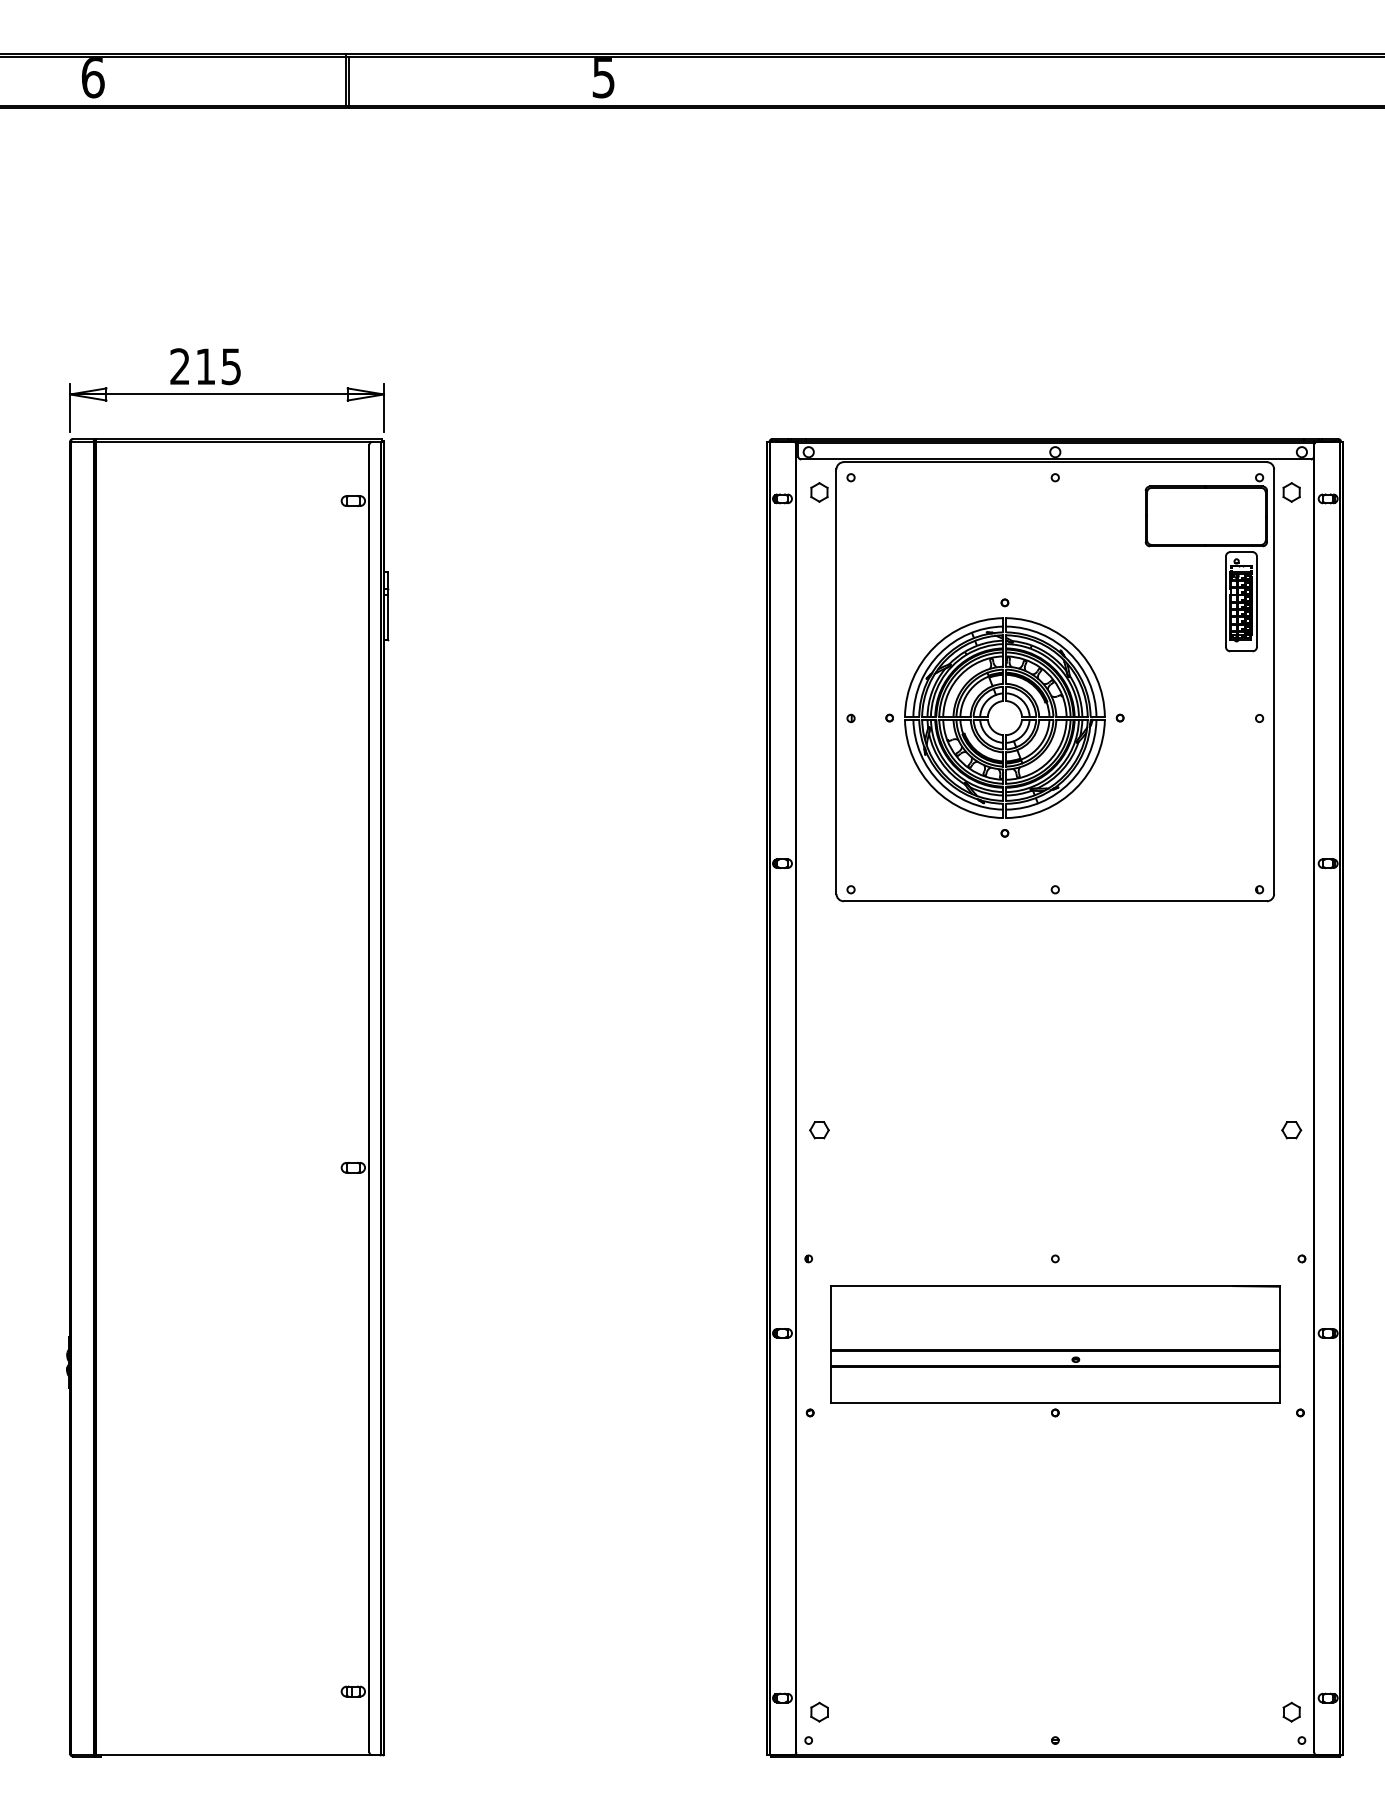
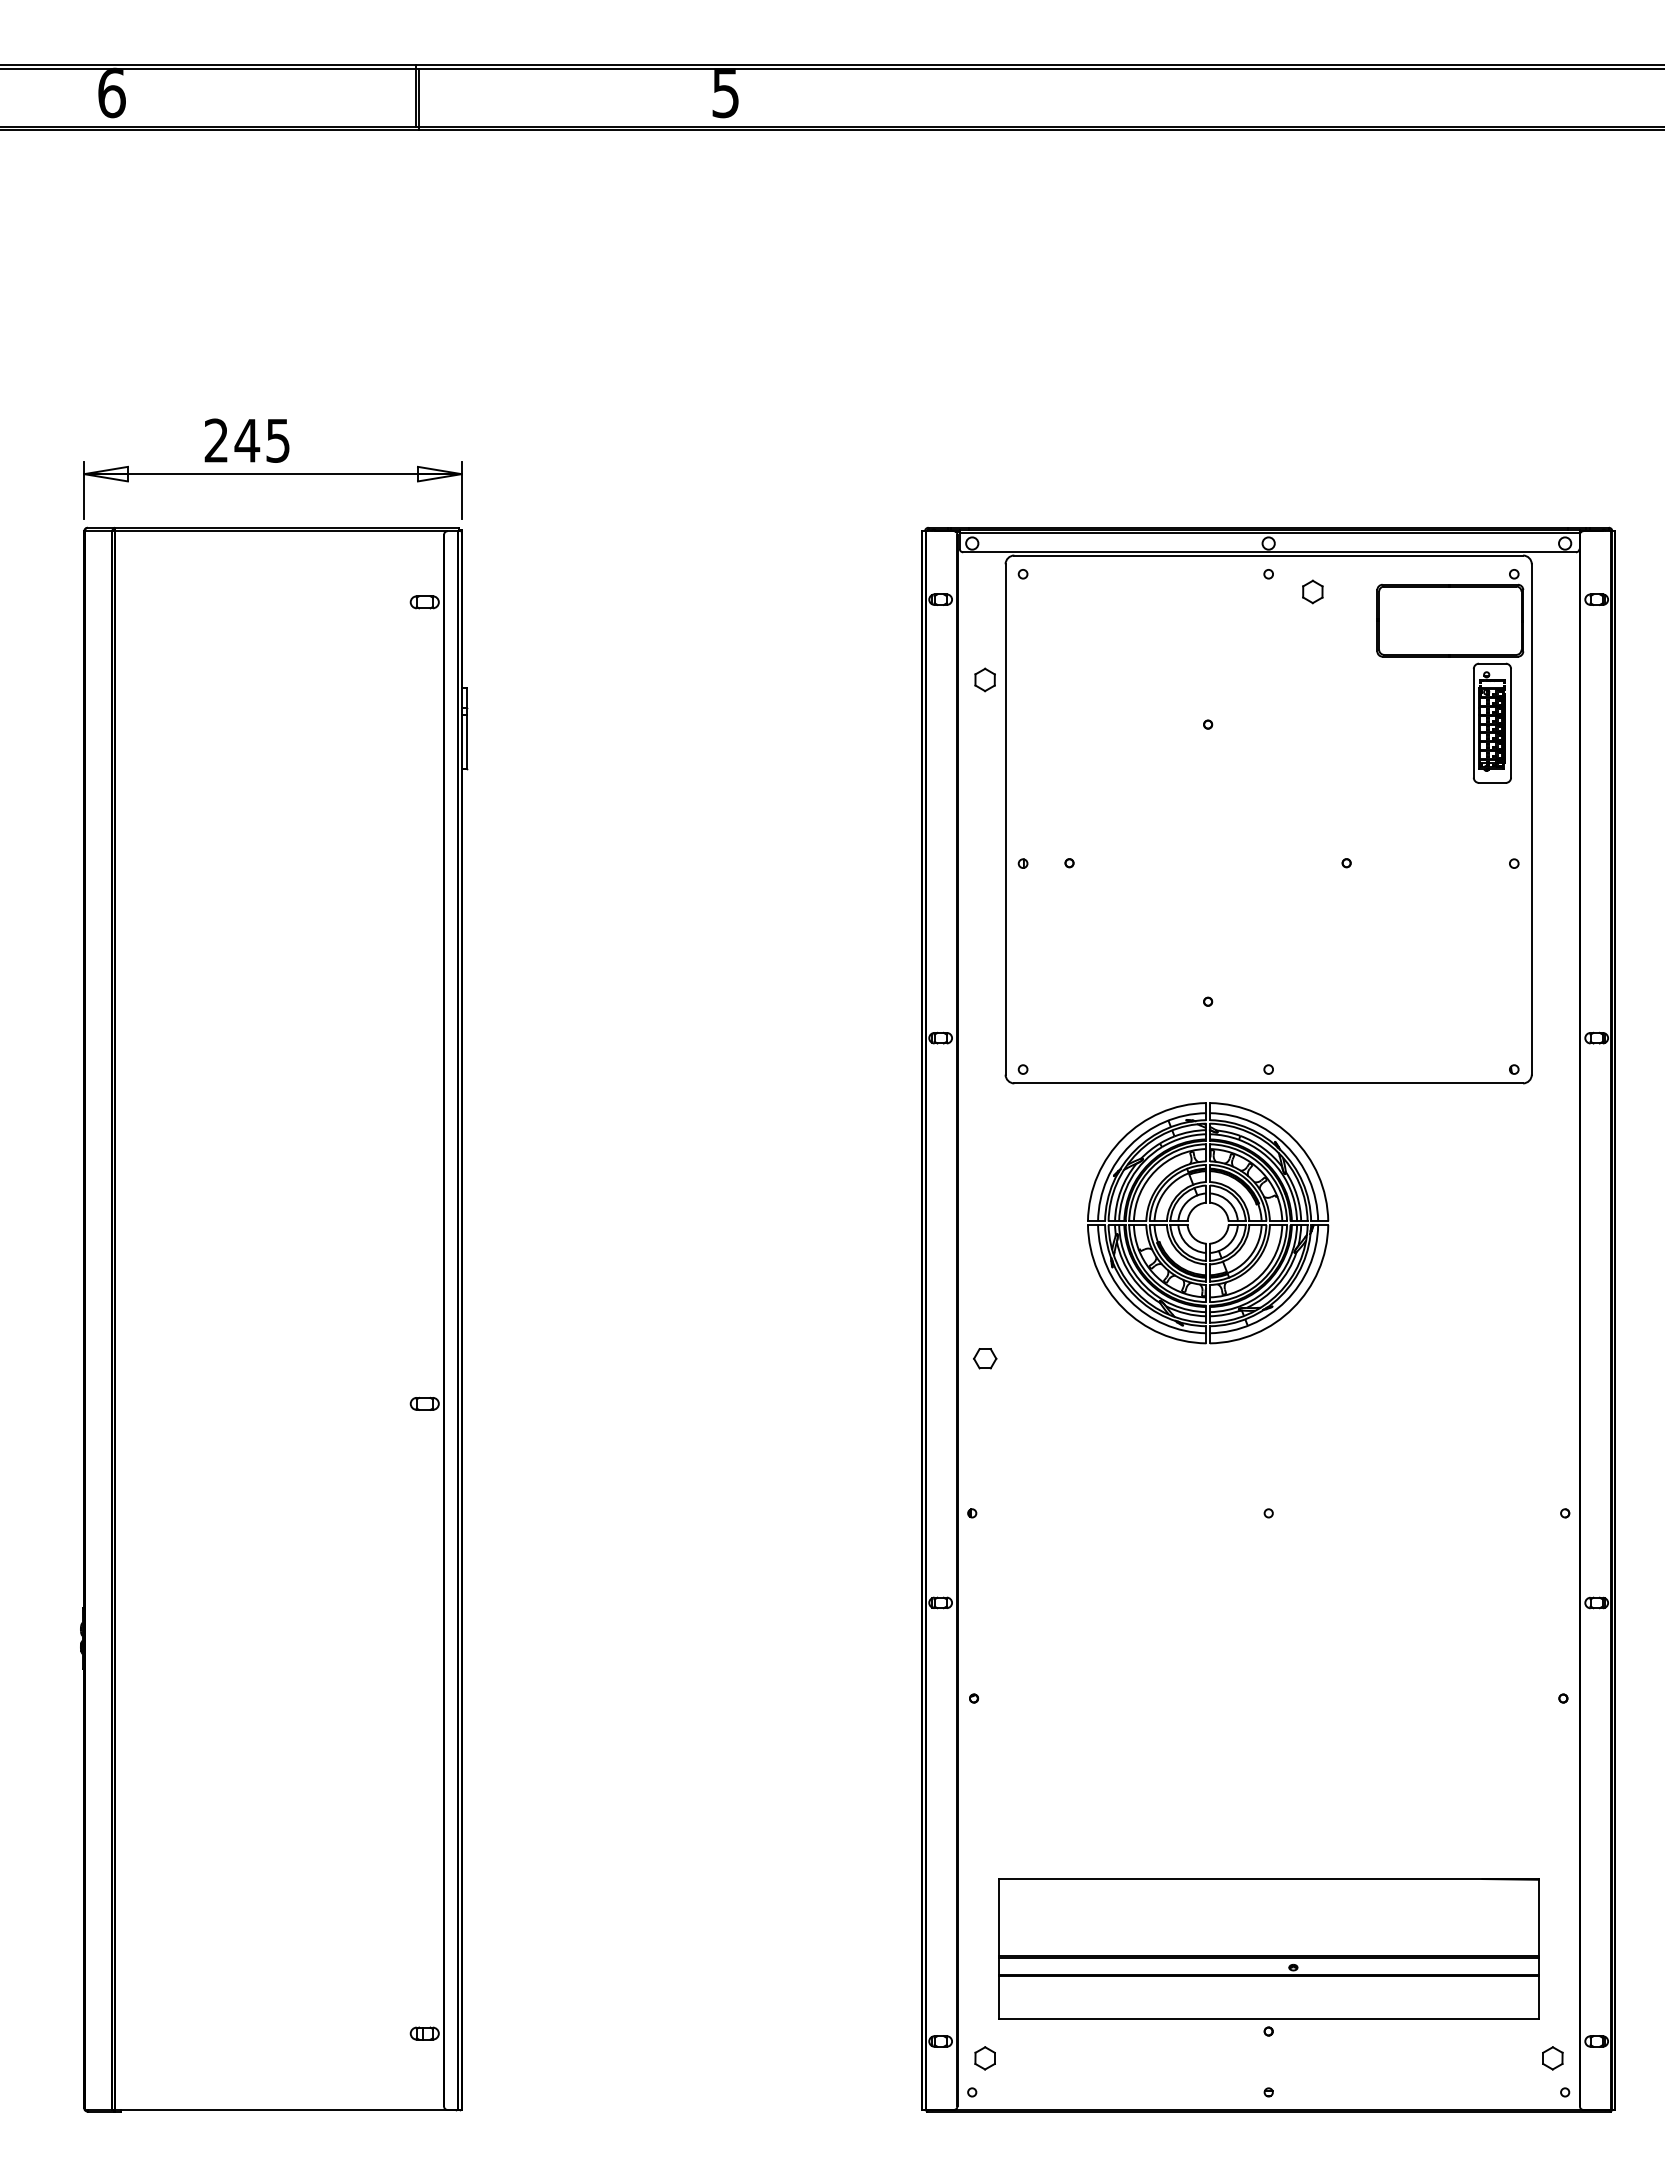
text: (205, 366) -> (247, 440), 215 -> 245
part: (818, 492) -> (984, 679), moved
part: (1291, 492) -> (1312, 591), moved
part: (1019, 724) -> (1225, 1231), moved
part: (1291, 1130) -> (1552, 1358), removed
part: (1055, 1351) -> (1268, 1957), moved

